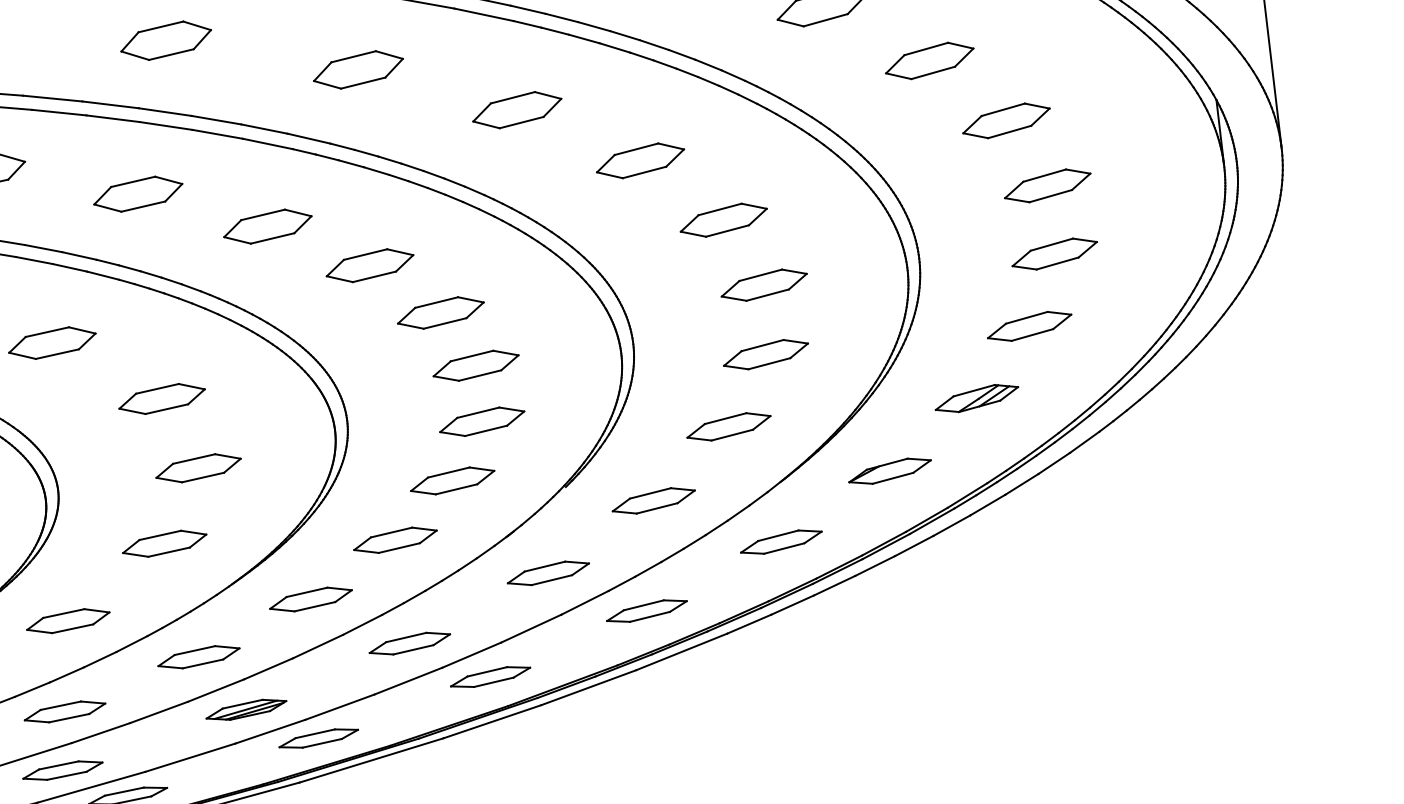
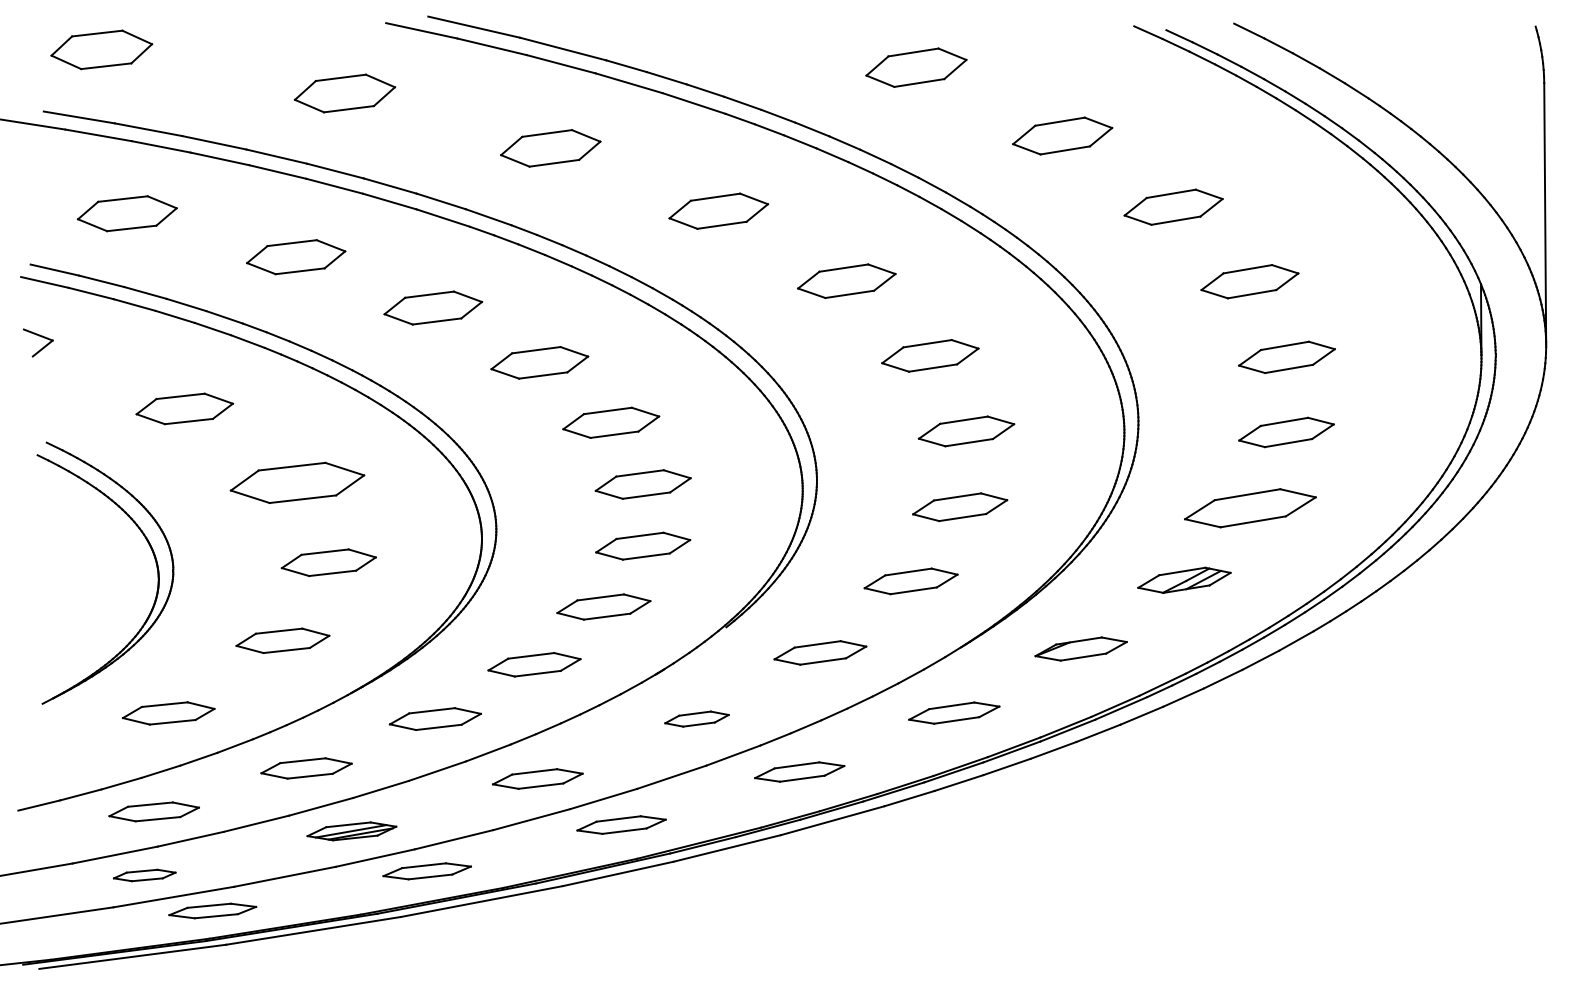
part: (1029, 325) -> (1250, 507), size x1.4
part: (162, 398) -> (297, 482), size x1.4
part: (547, 572) -> (696, 718), size x0.7
part: (62, 770) -> (144, 875), size x0.7

